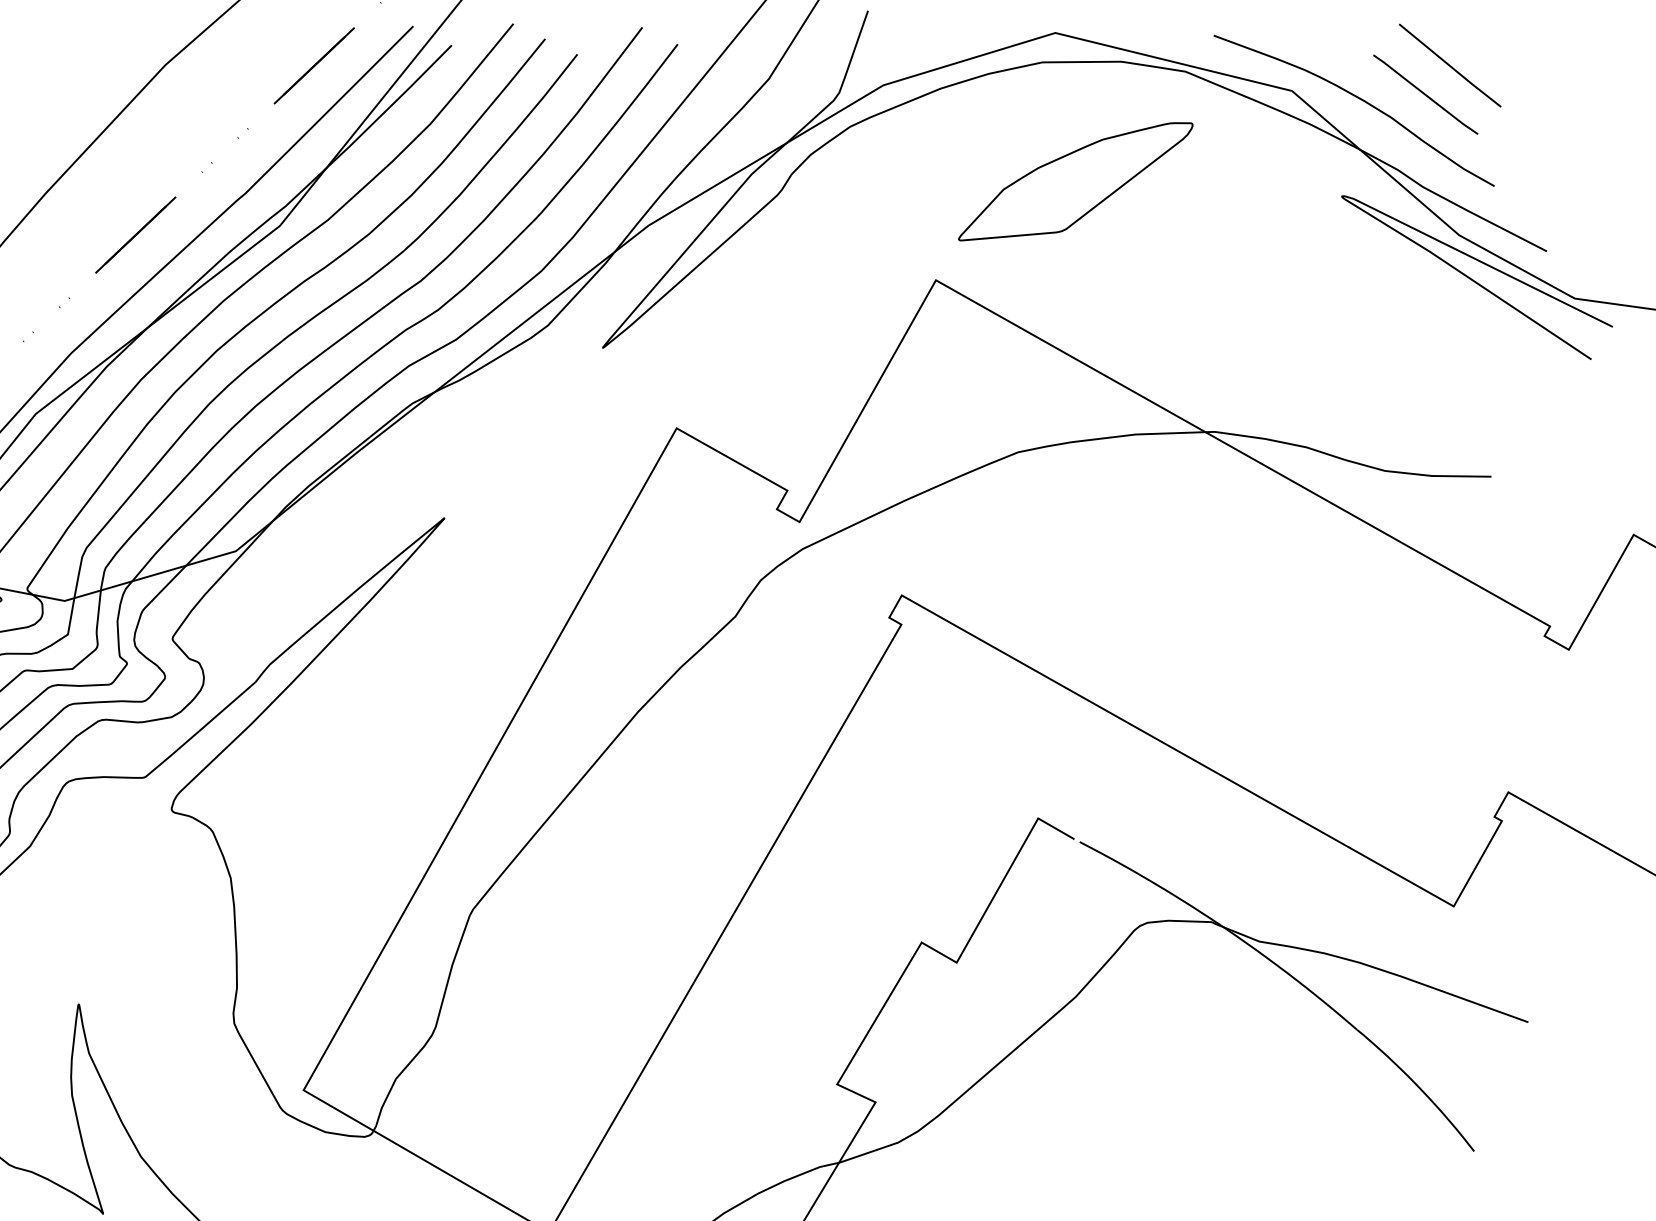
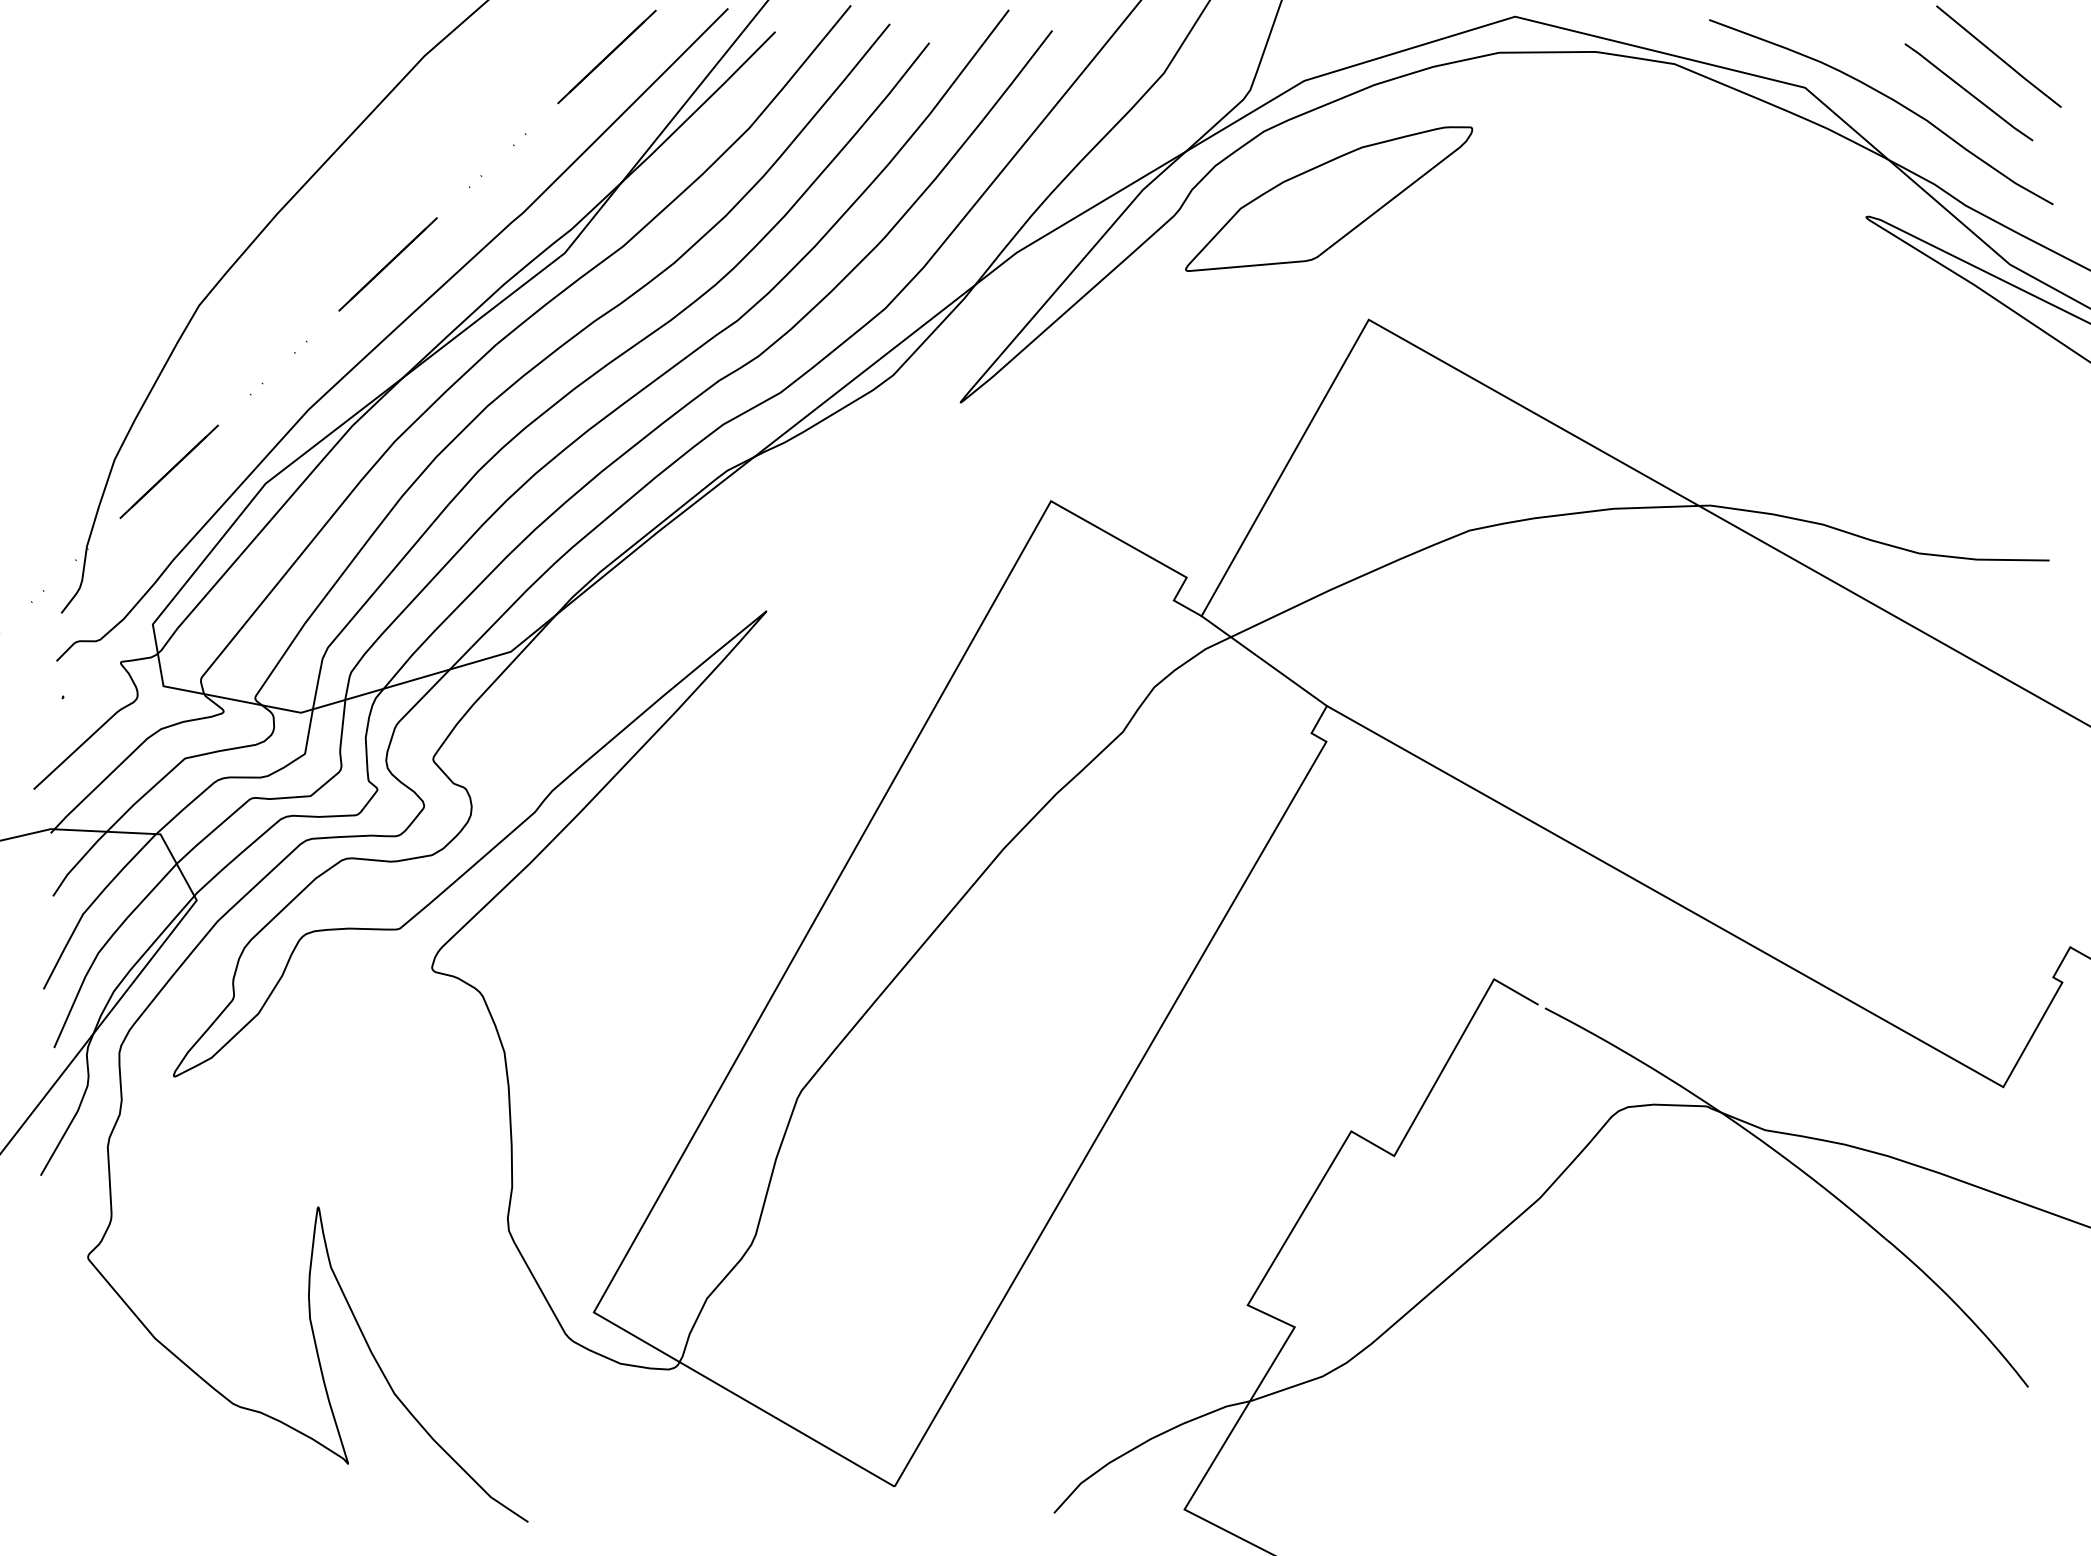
part: (1076, 181) -> (1329, 198), moved
line: (850, 559) -> (1263, 661), added

